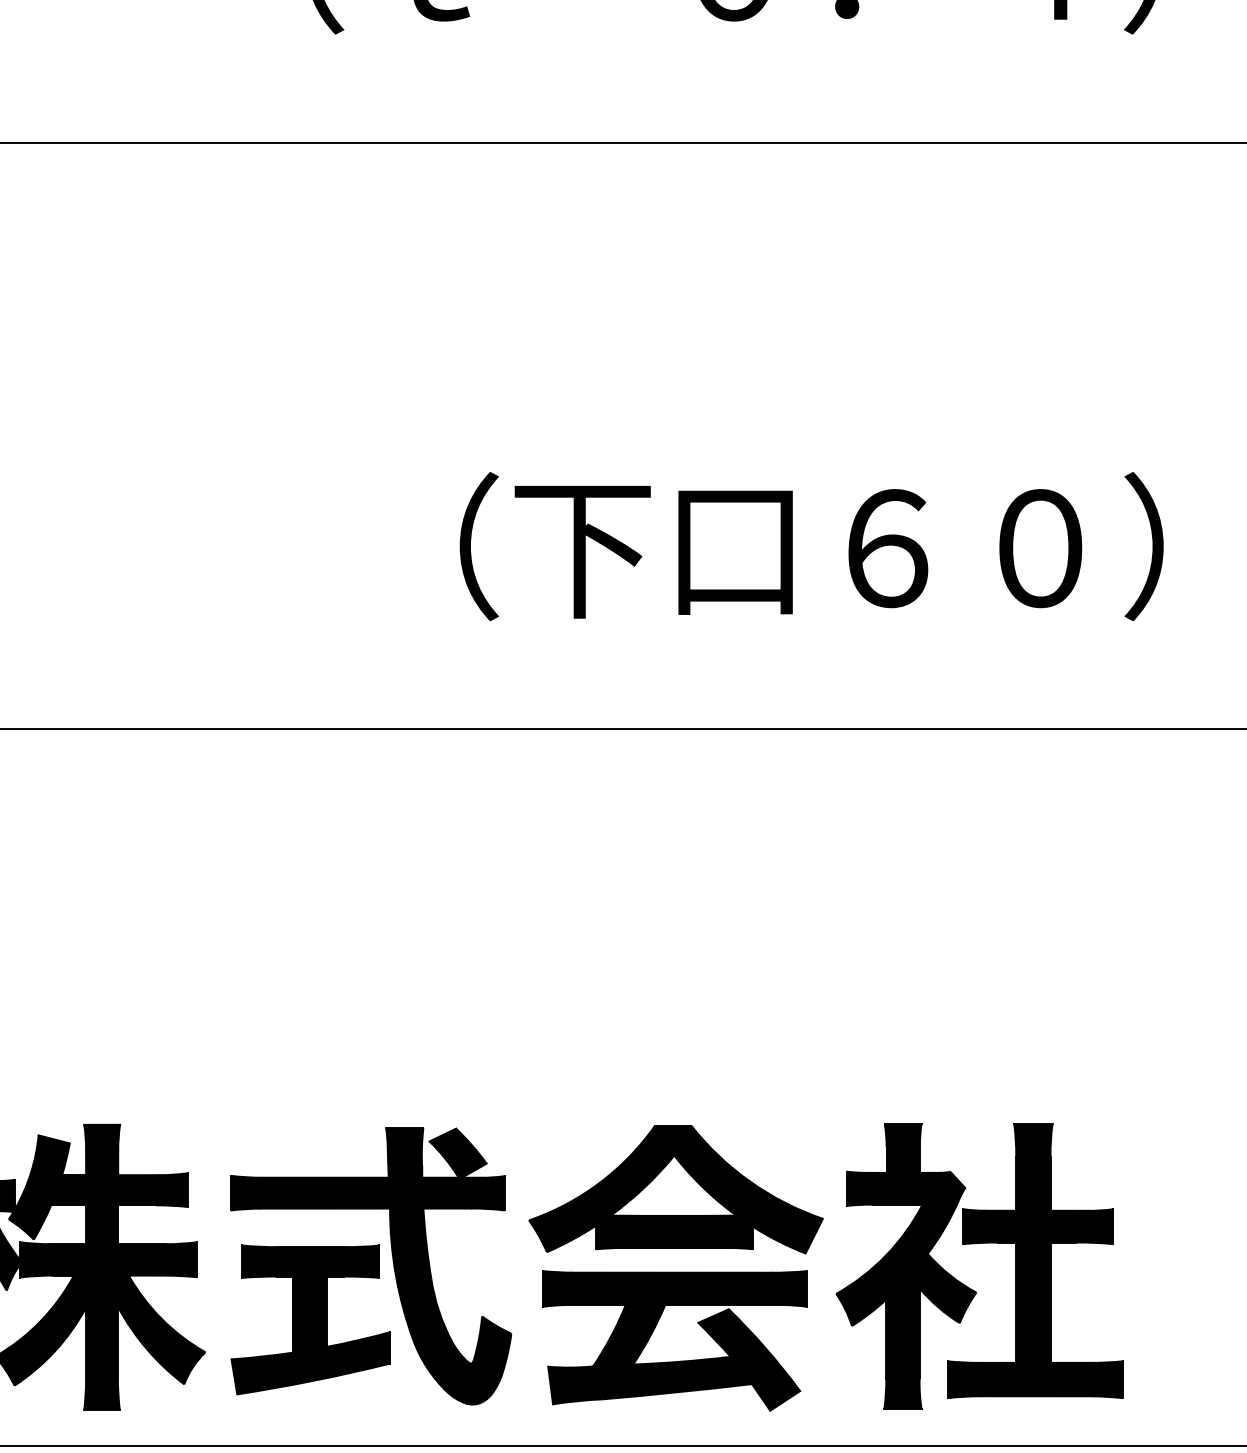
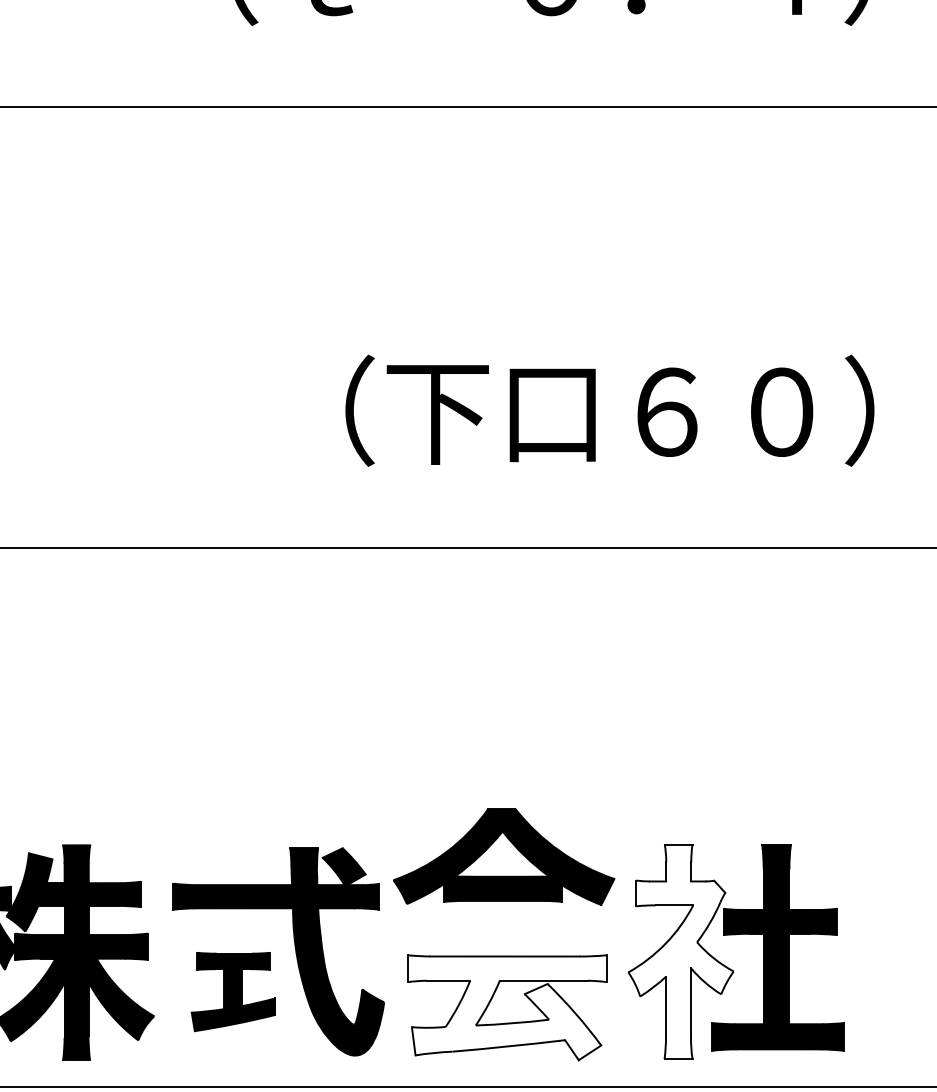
part: (676, 1190) -> (504, 857), moved
fill: (905, 1266) -> (680, 951), removed
part: (310, 1319) -> (233, 991), size x0.7
fill: (675, 1340) -> (507, 1007), removed

